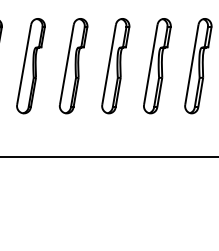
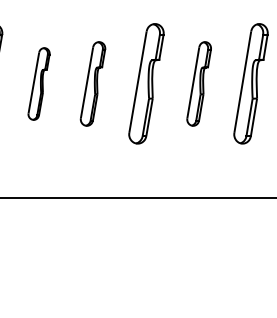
part: (30, 66) -> (38, 84), size x0.6
part: (73, 66) -> (92, 84), size x0.7
part: (157, 66) -> (199, 84), size x0.7

